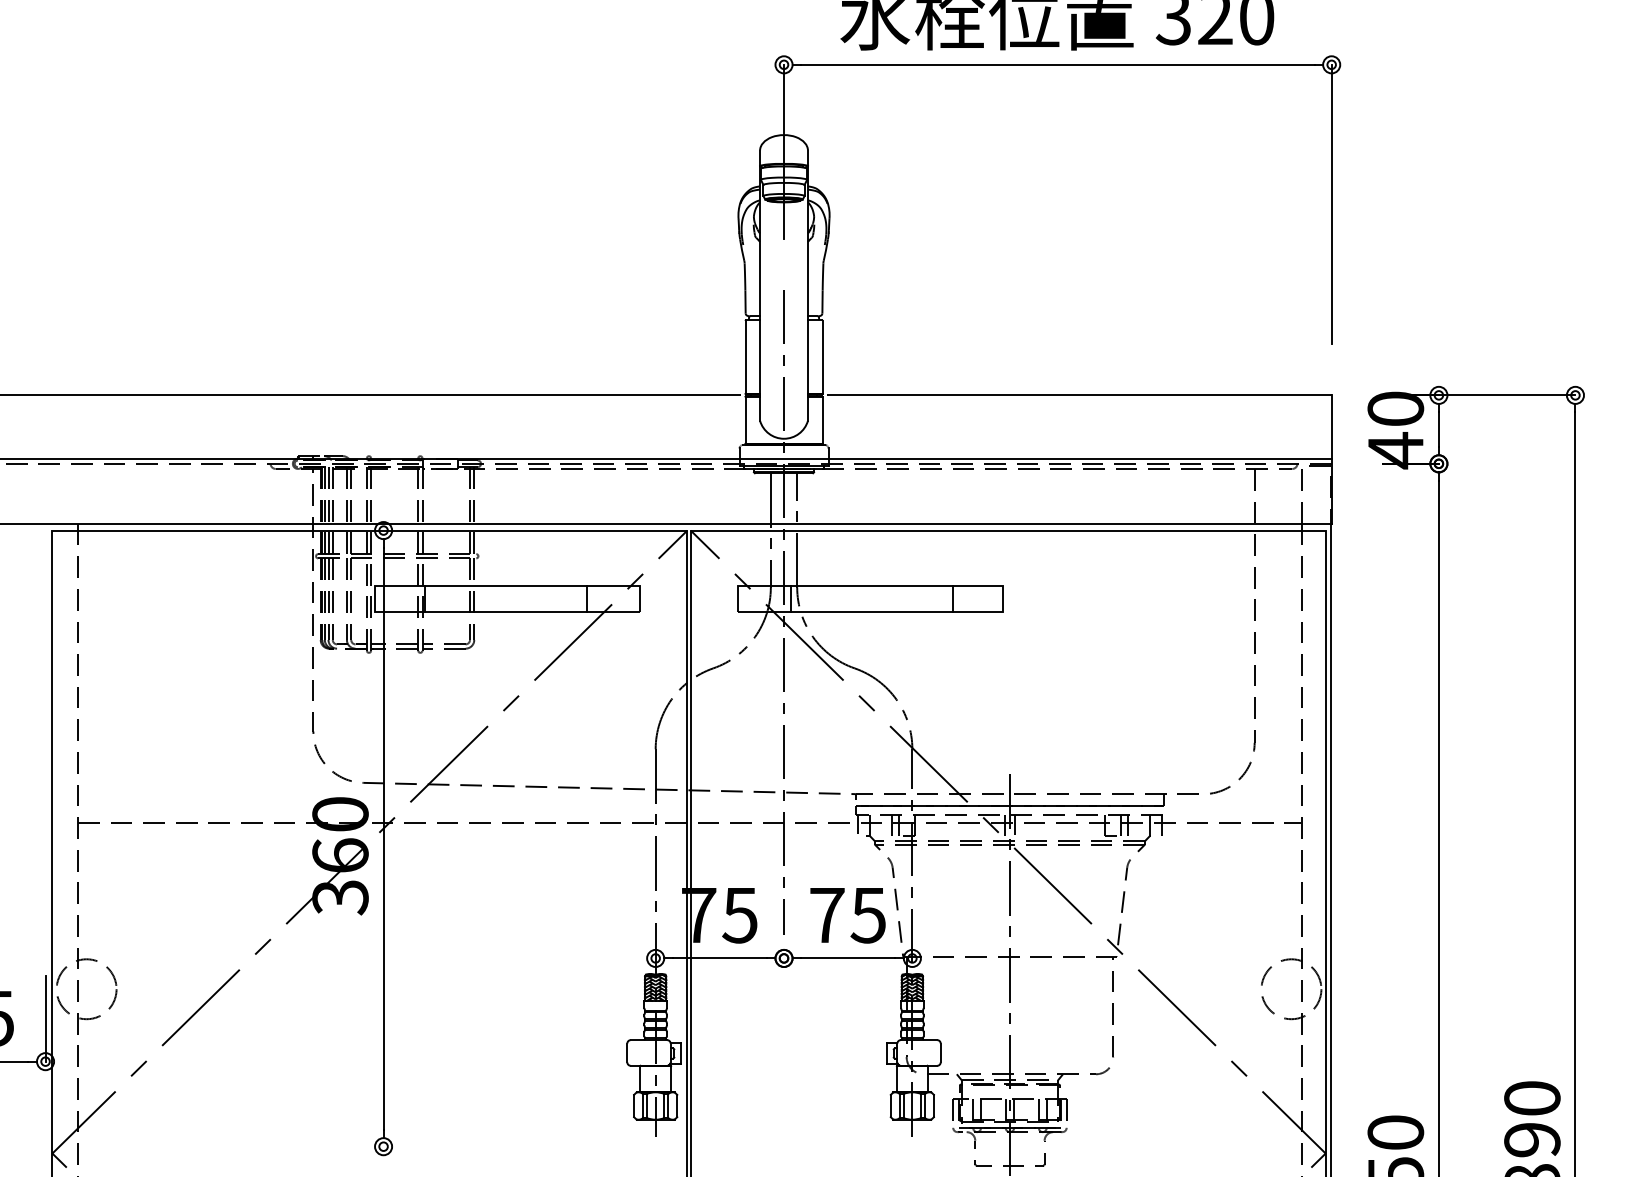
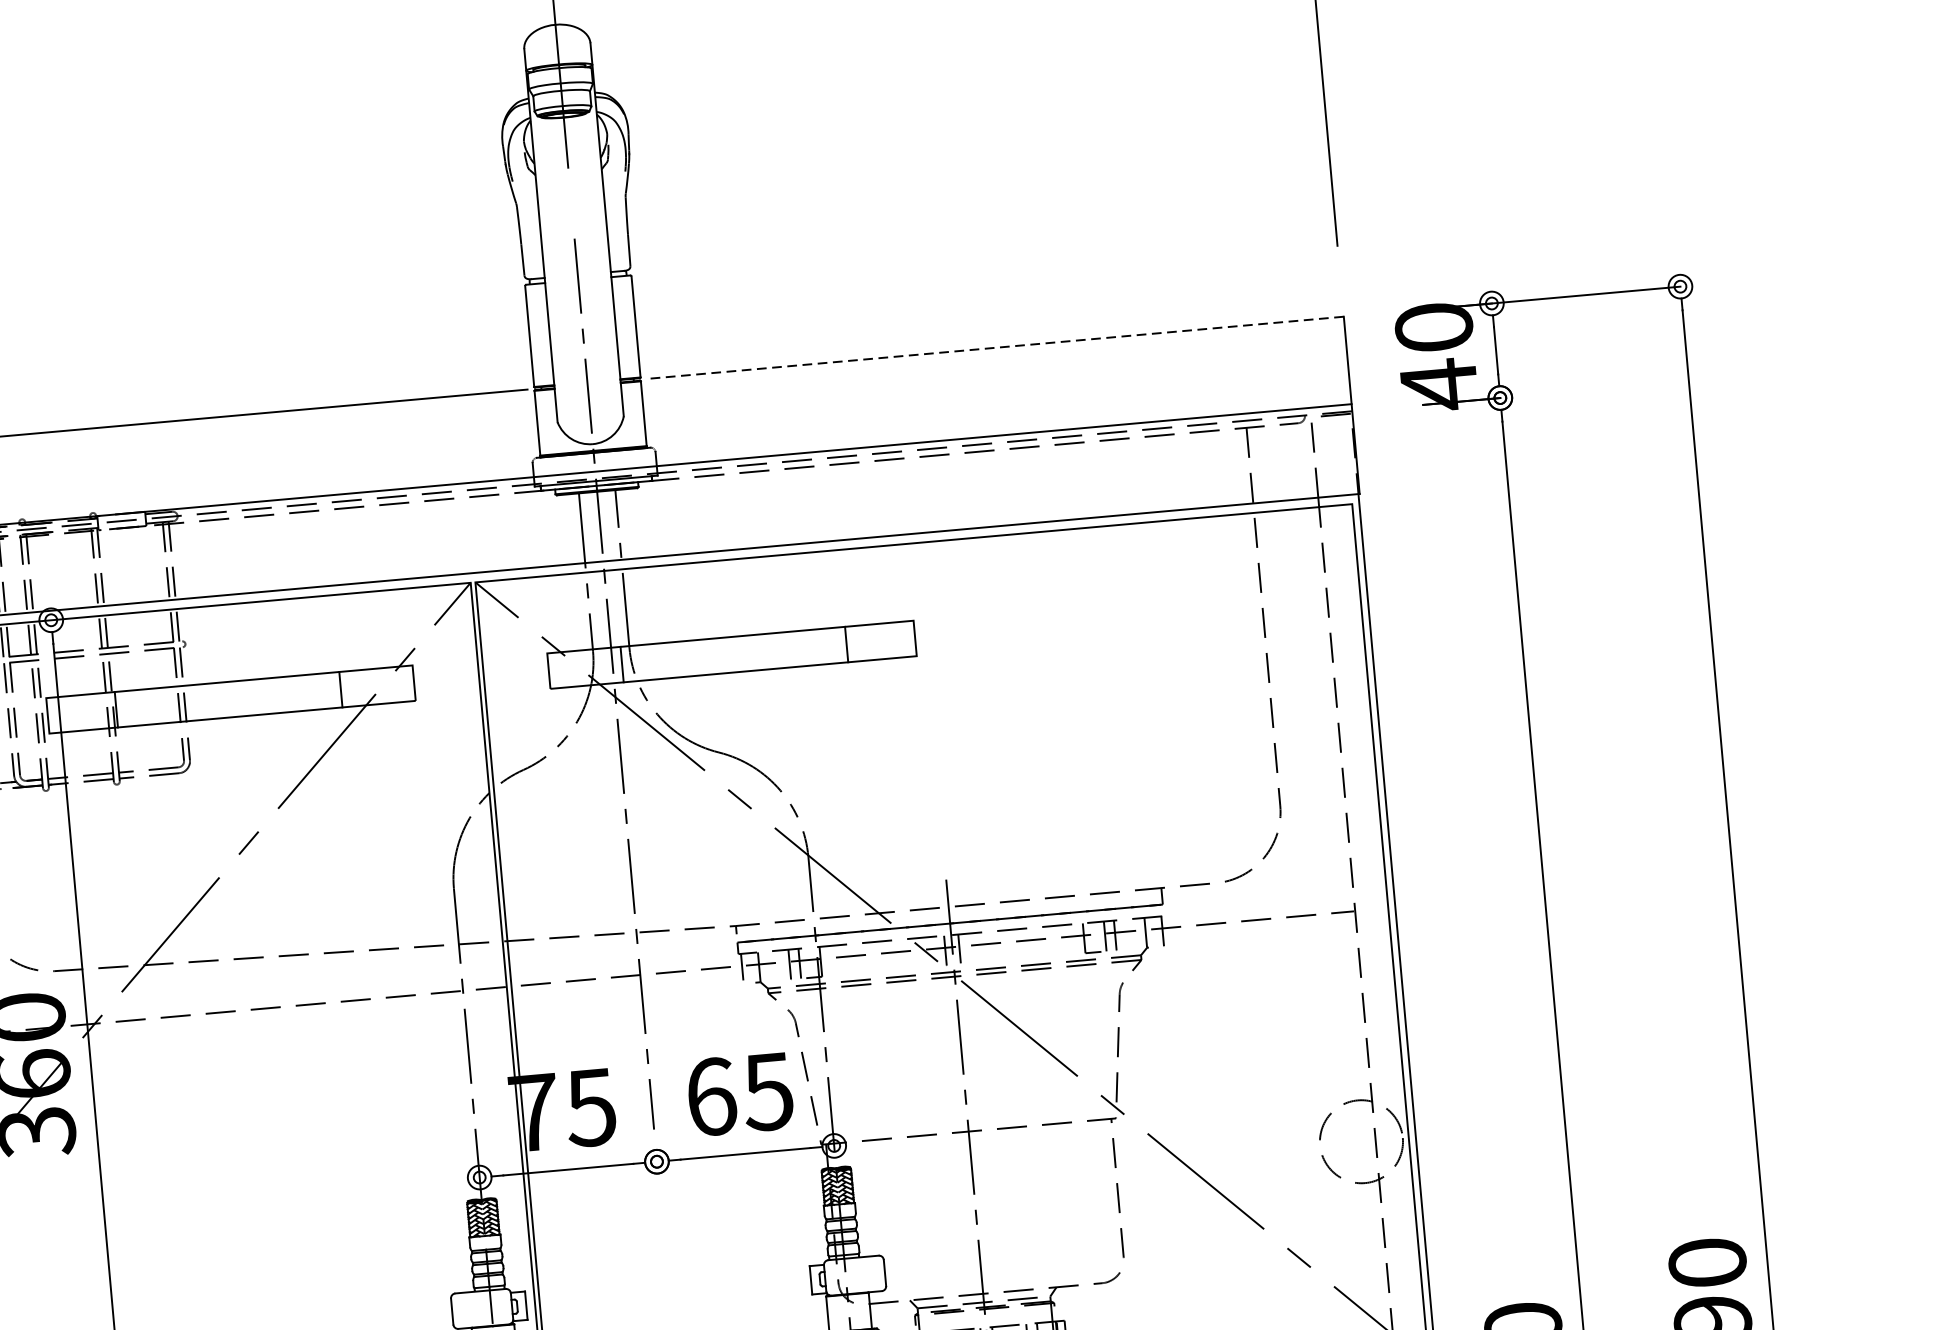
line: (1078, 395) -> (994, 348), solid -> dashed
text: (827, 915) -> (711, 1097), 75 -> 65

